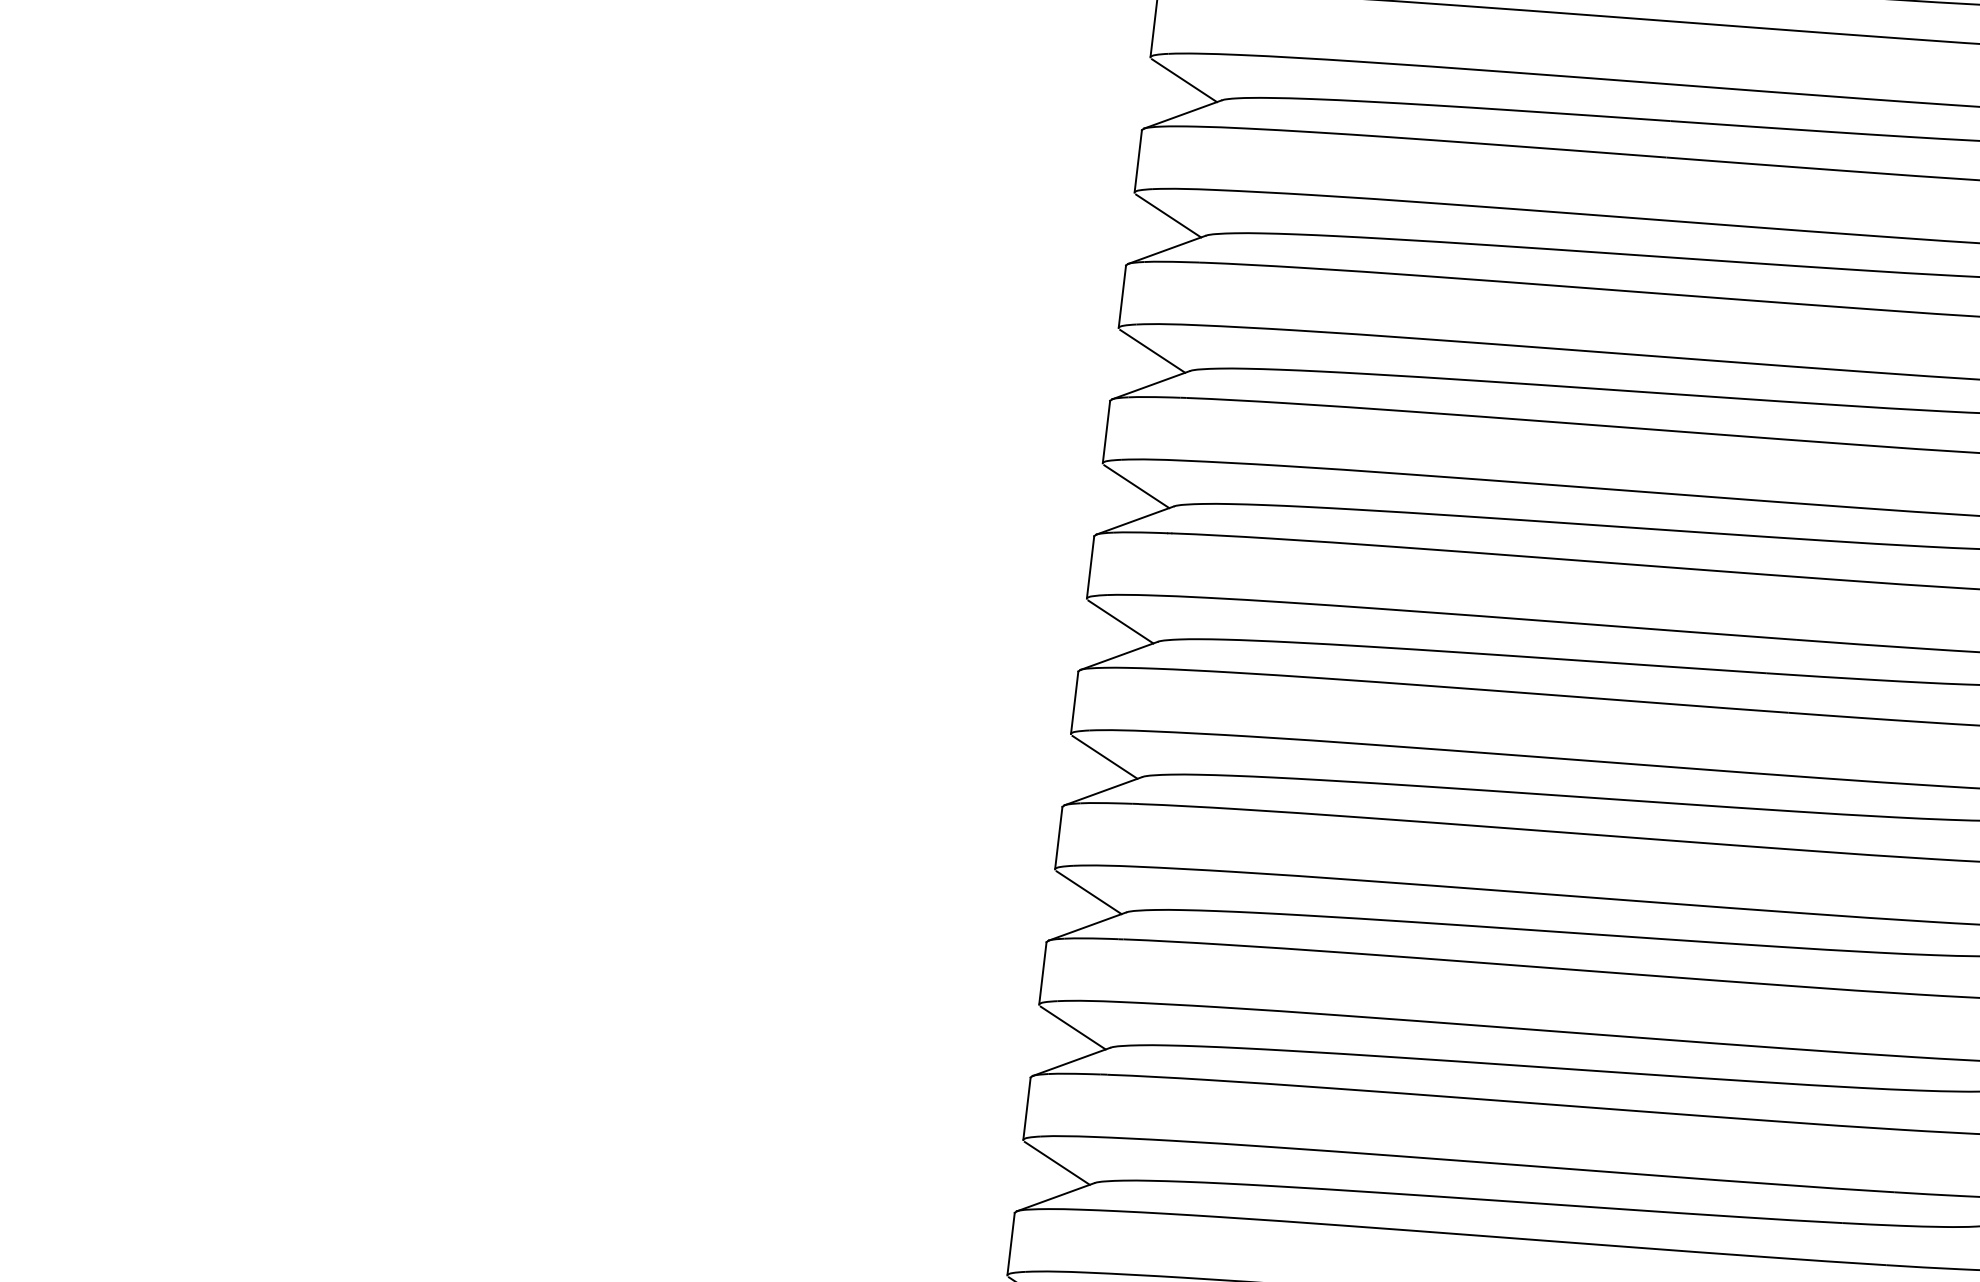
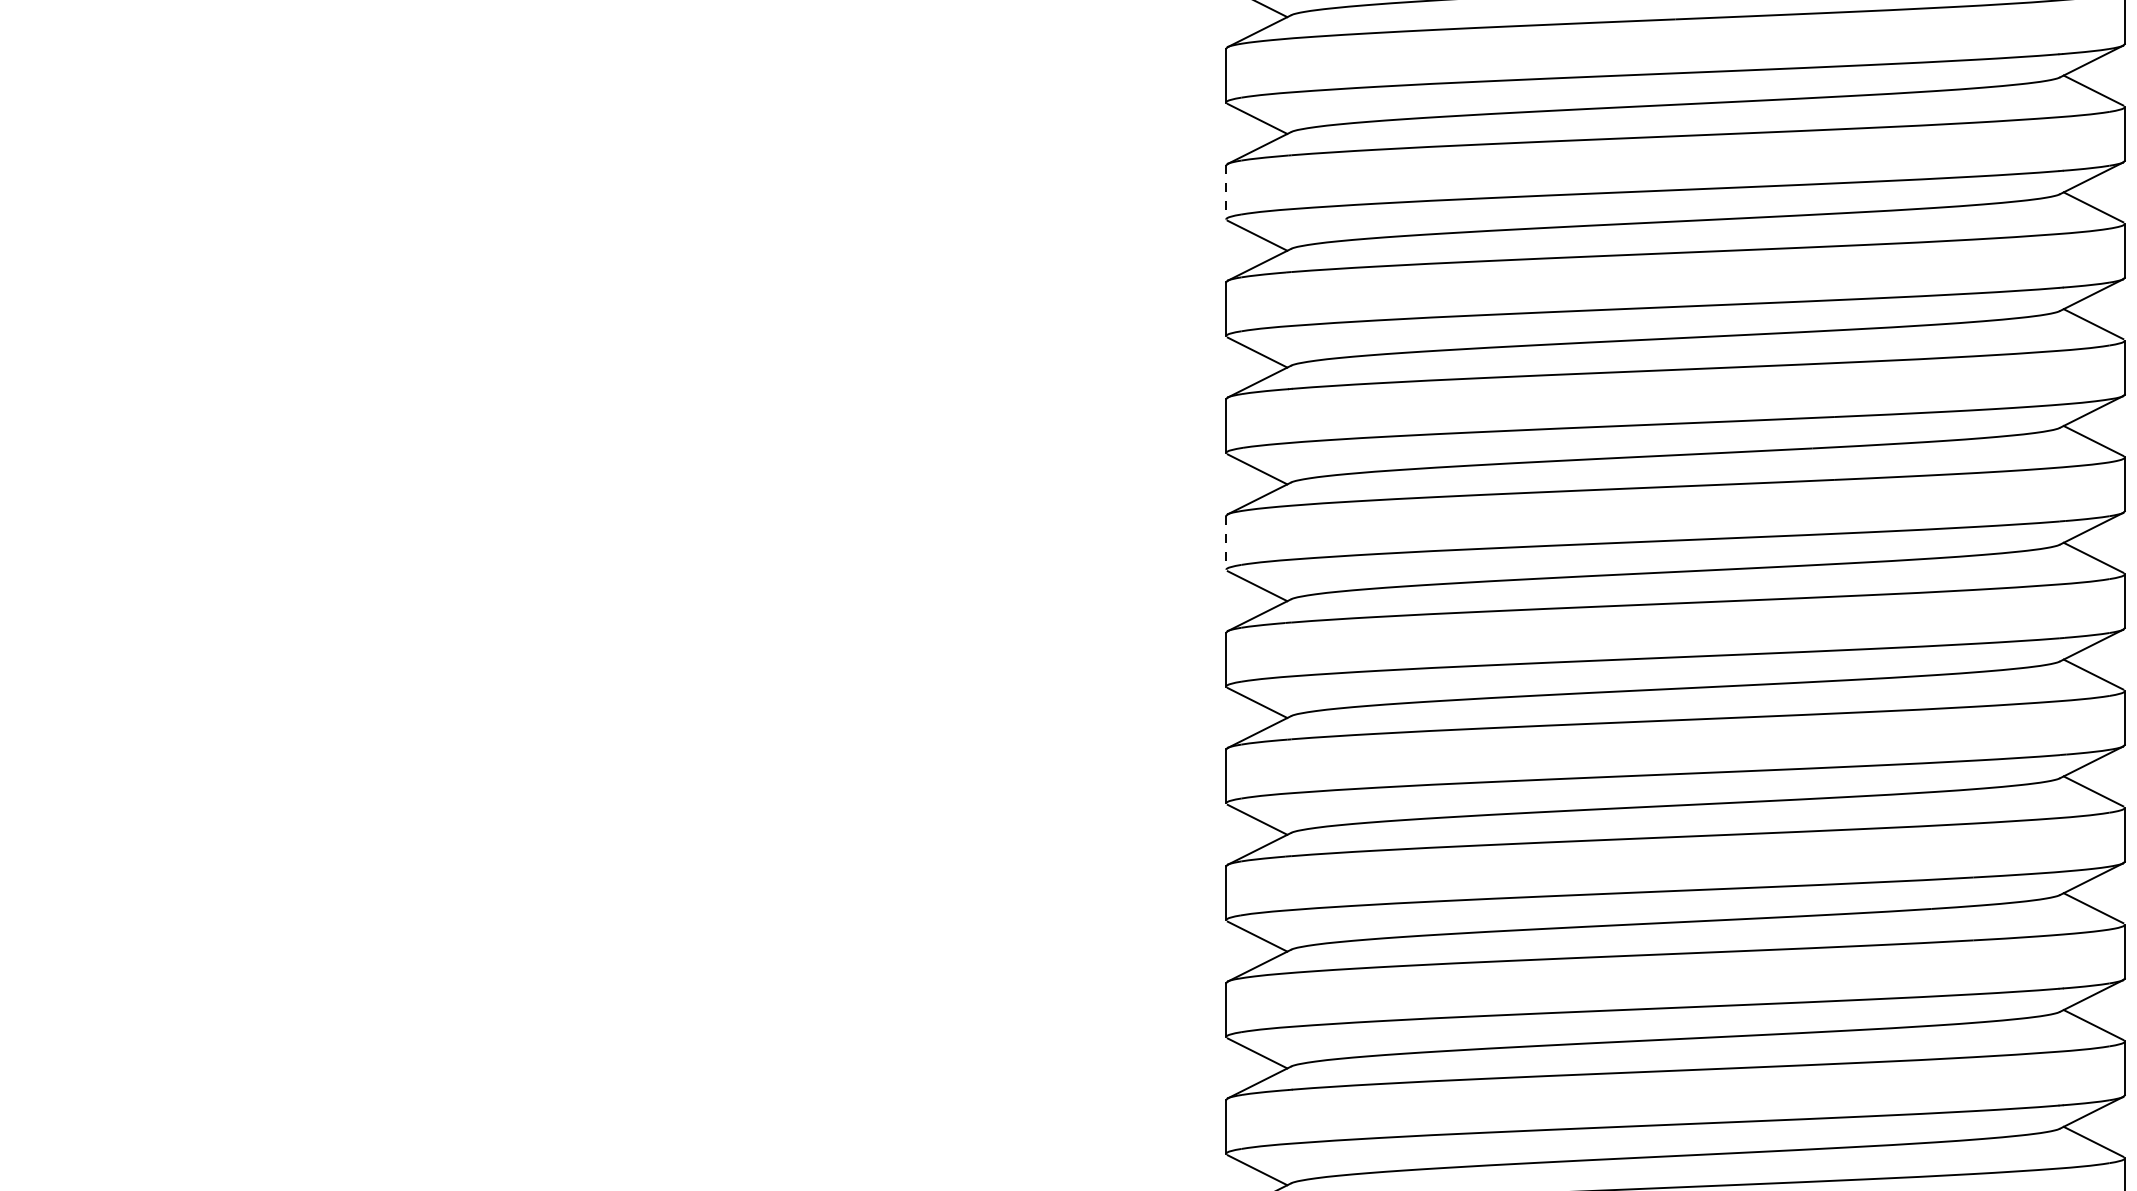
line: (1122, 296) -> (1226, 192), solid -> dashed
line: (1074, 702) -> (1226, 542), solid -> dashed

